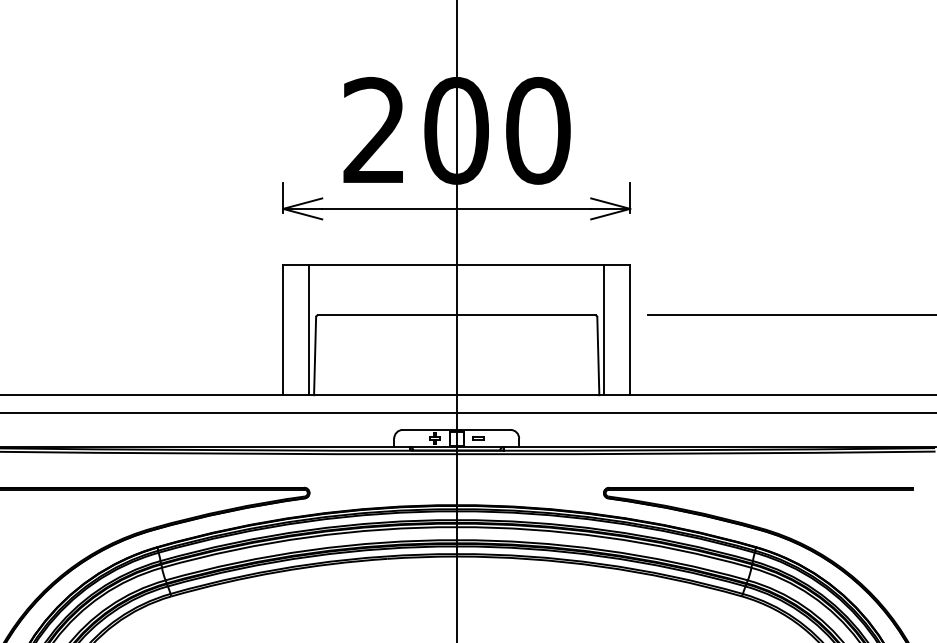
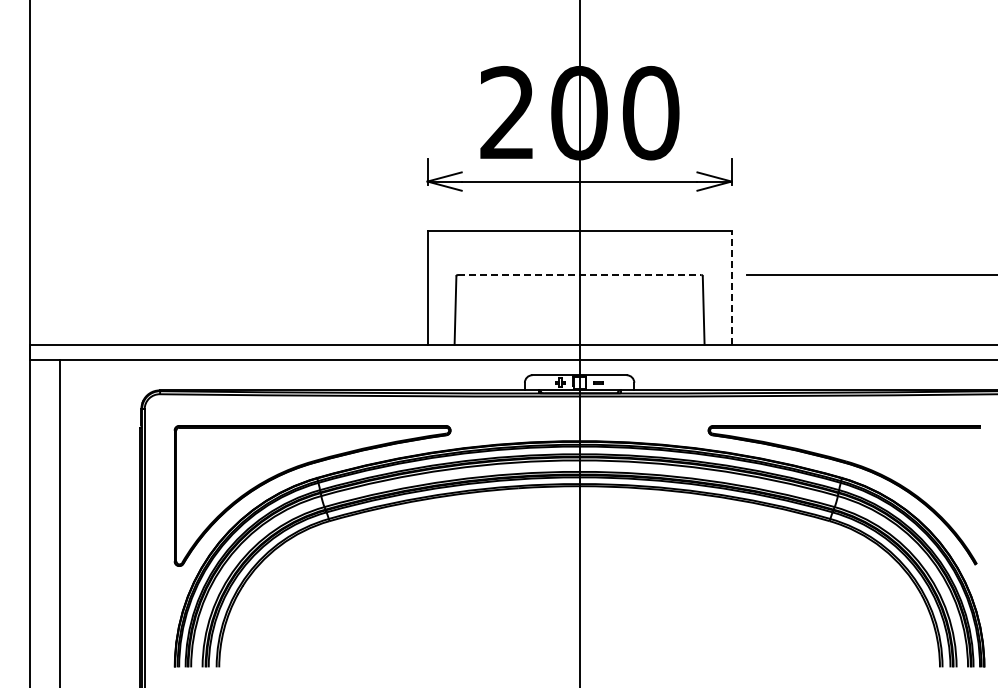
line: (456, 314) -> (579, 274), solid -> dashed
line: (309, 329) -> (450, 287), removed
line: (603, 329) -> (708, 287), removed
line: (630, 329) -> (731, 287), solid -> dashed

